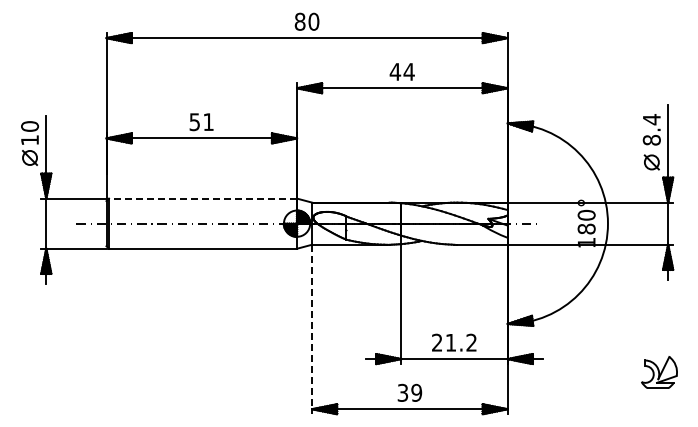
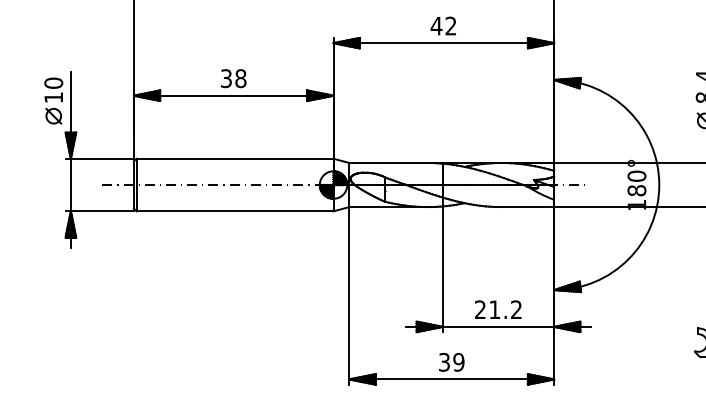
text: (408, 71) -> (450, 25), 44 -> 42
text: (201, 122) -> (233, 79), 51 -> 38
line: (202, 198) -> (234, 158), dashed -> solid
line: (312, 329) -> (349, 295), dashed -> solid

